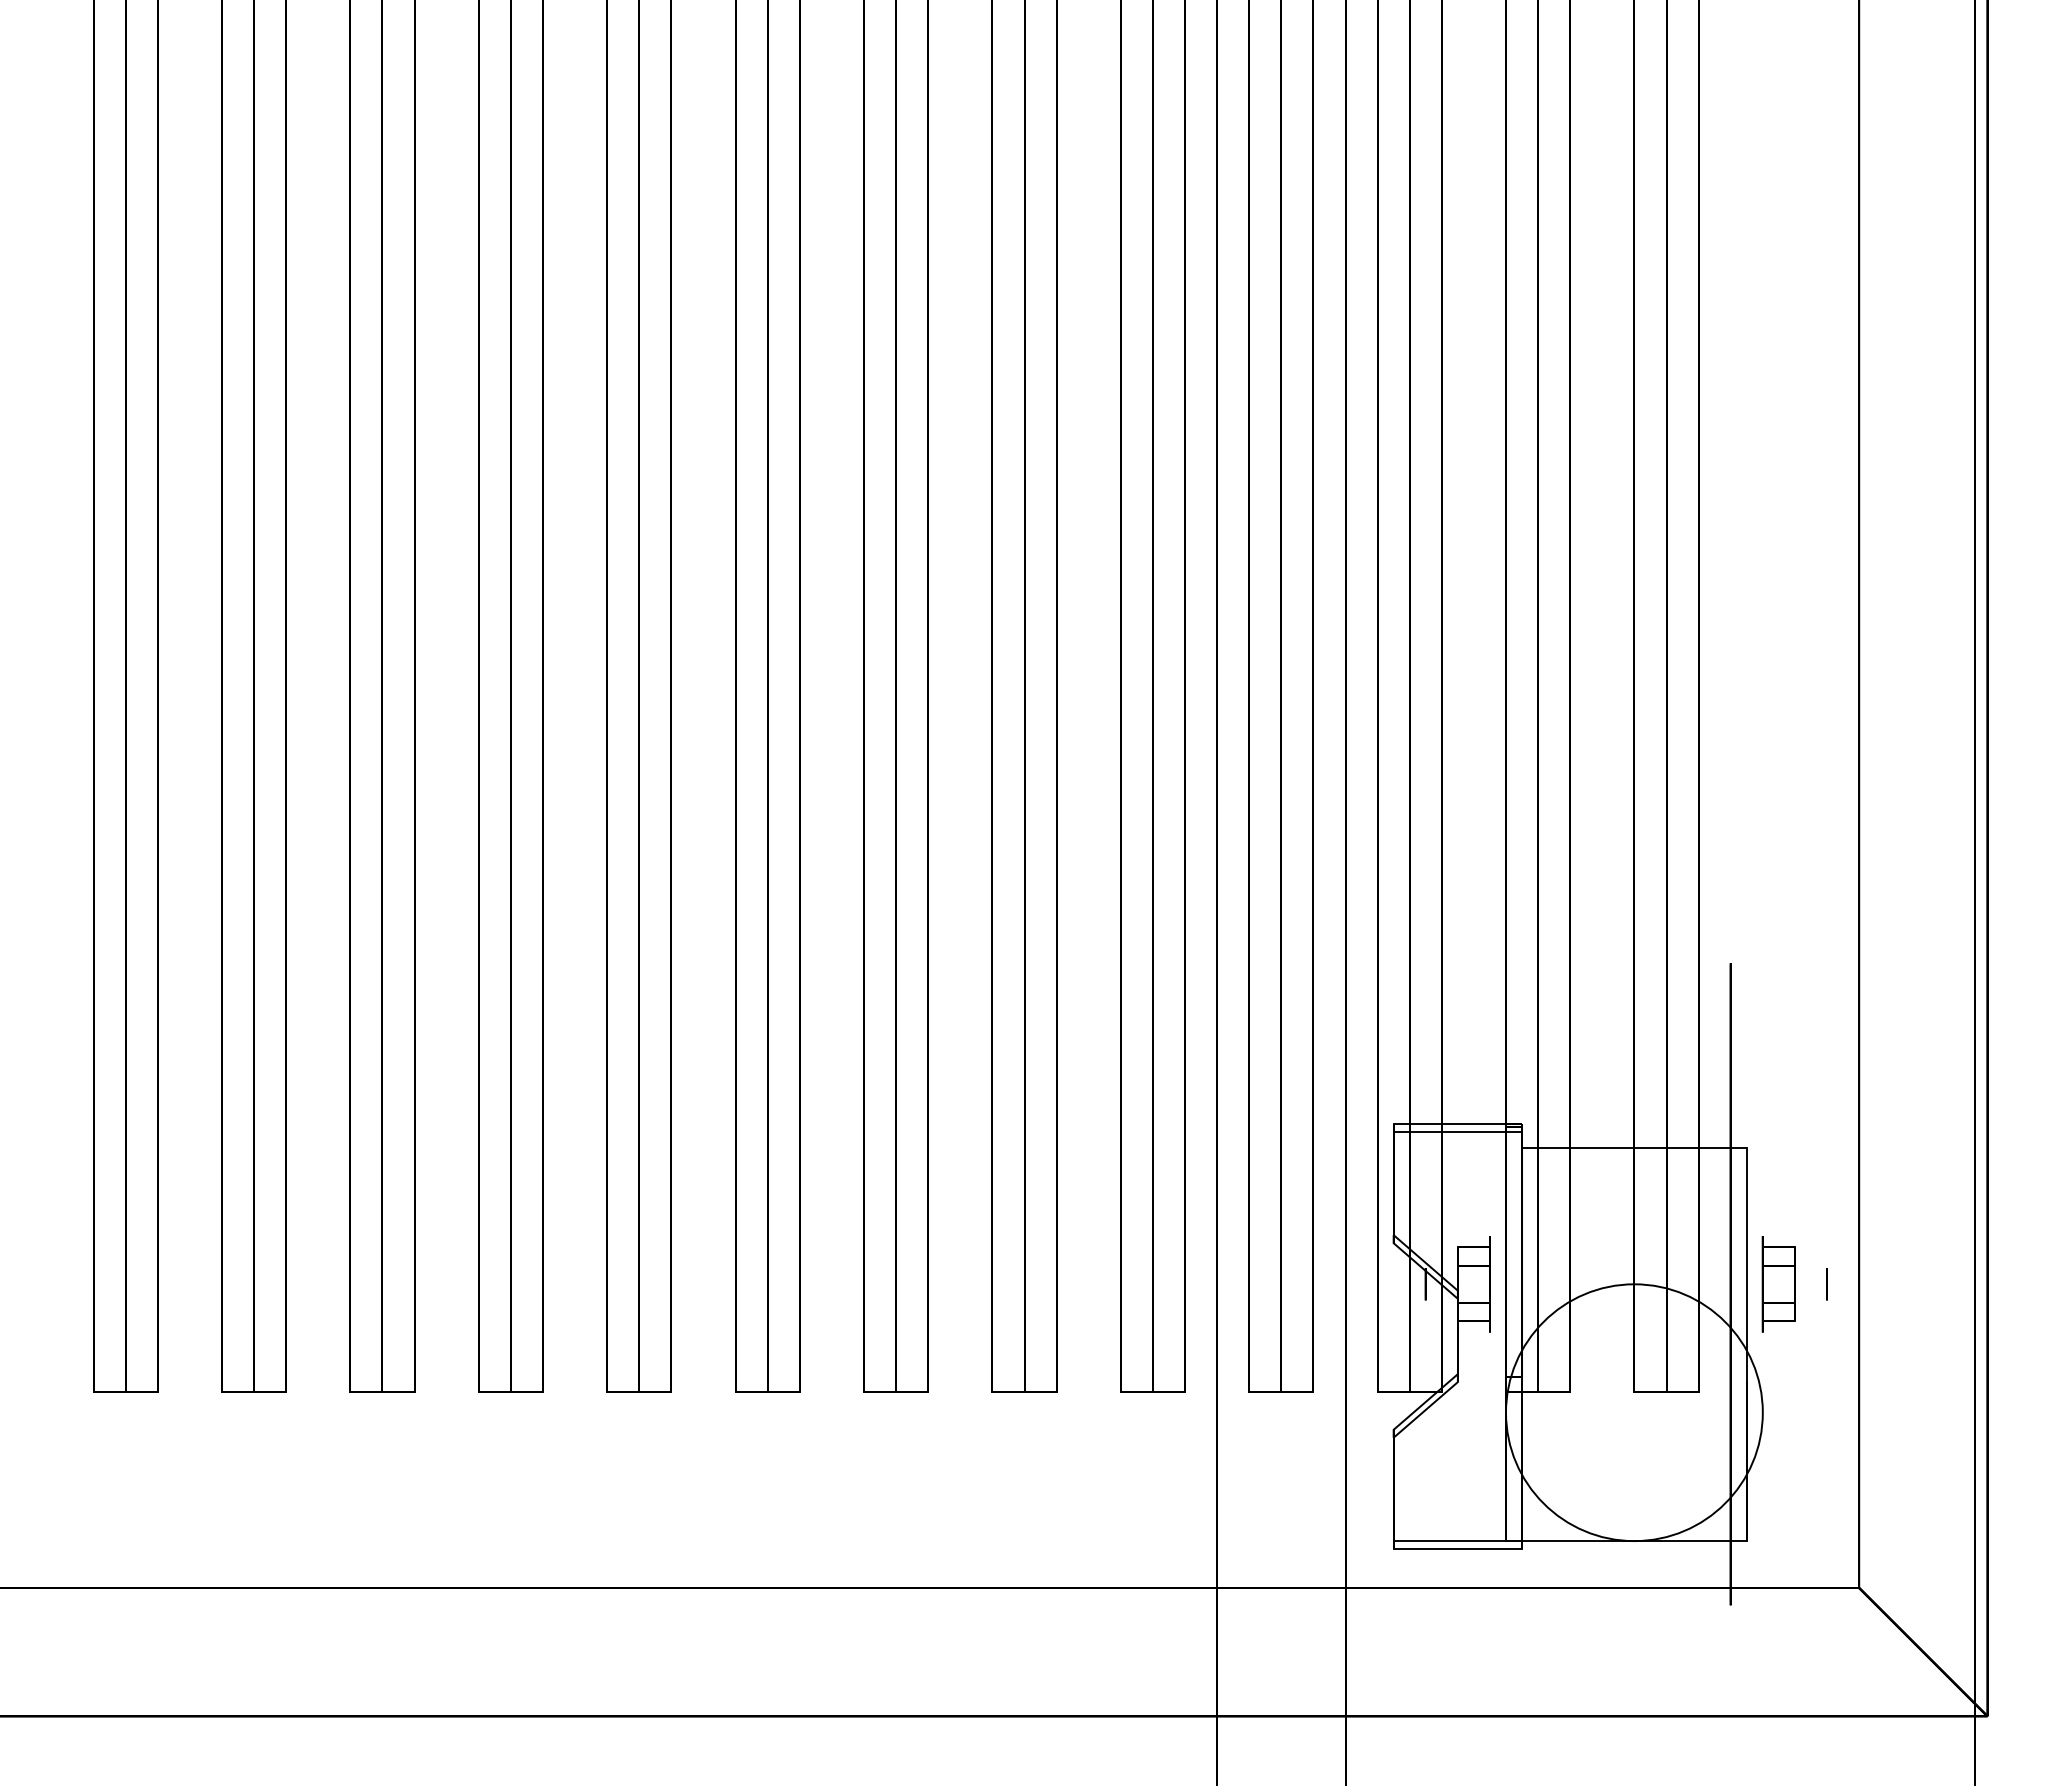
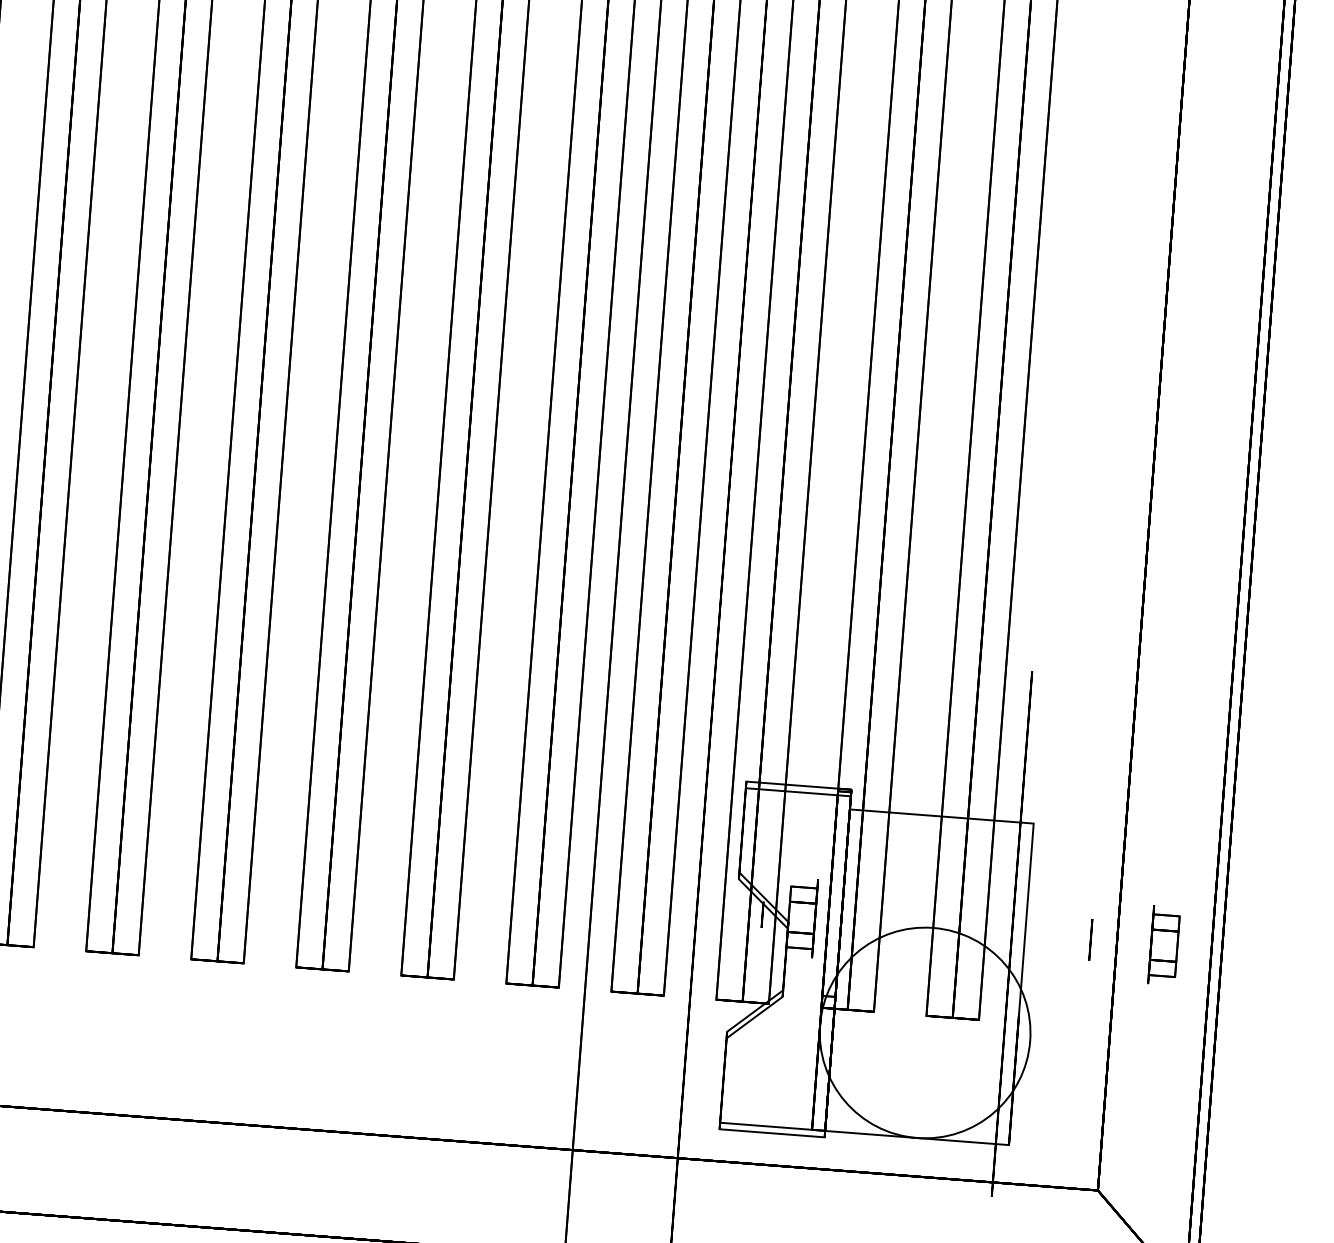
part: (1778, 1284) -> (1163, 945), moved
circle: (1826, 1284) -> (1090, 940), size x1.6

